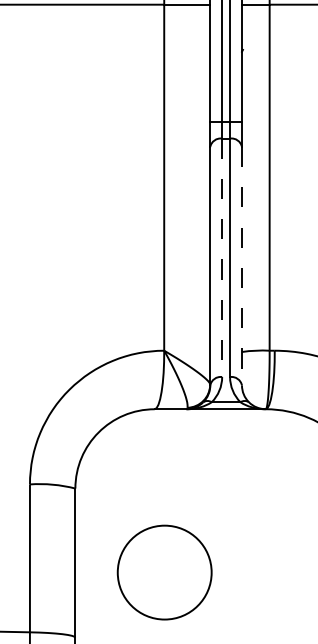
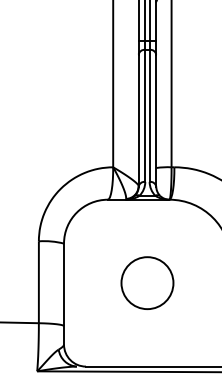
line: (222, 258) -> (145, 116), dashed -> solid
line: (242, 267) -> (156, 121), dashed -> solid
circle: (164, 571) -> (147, 282), moved

